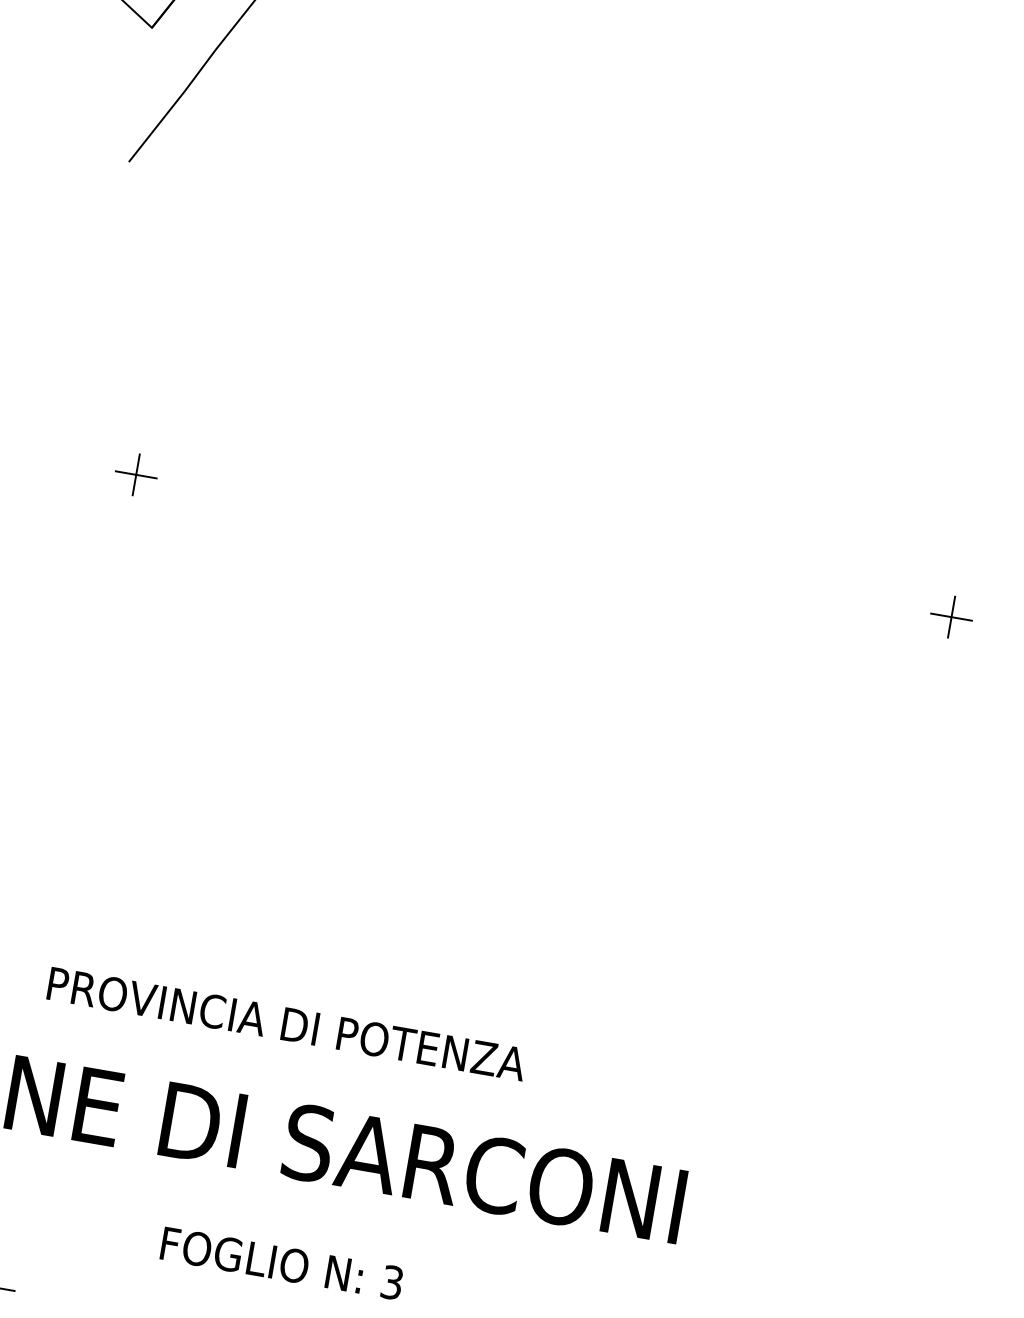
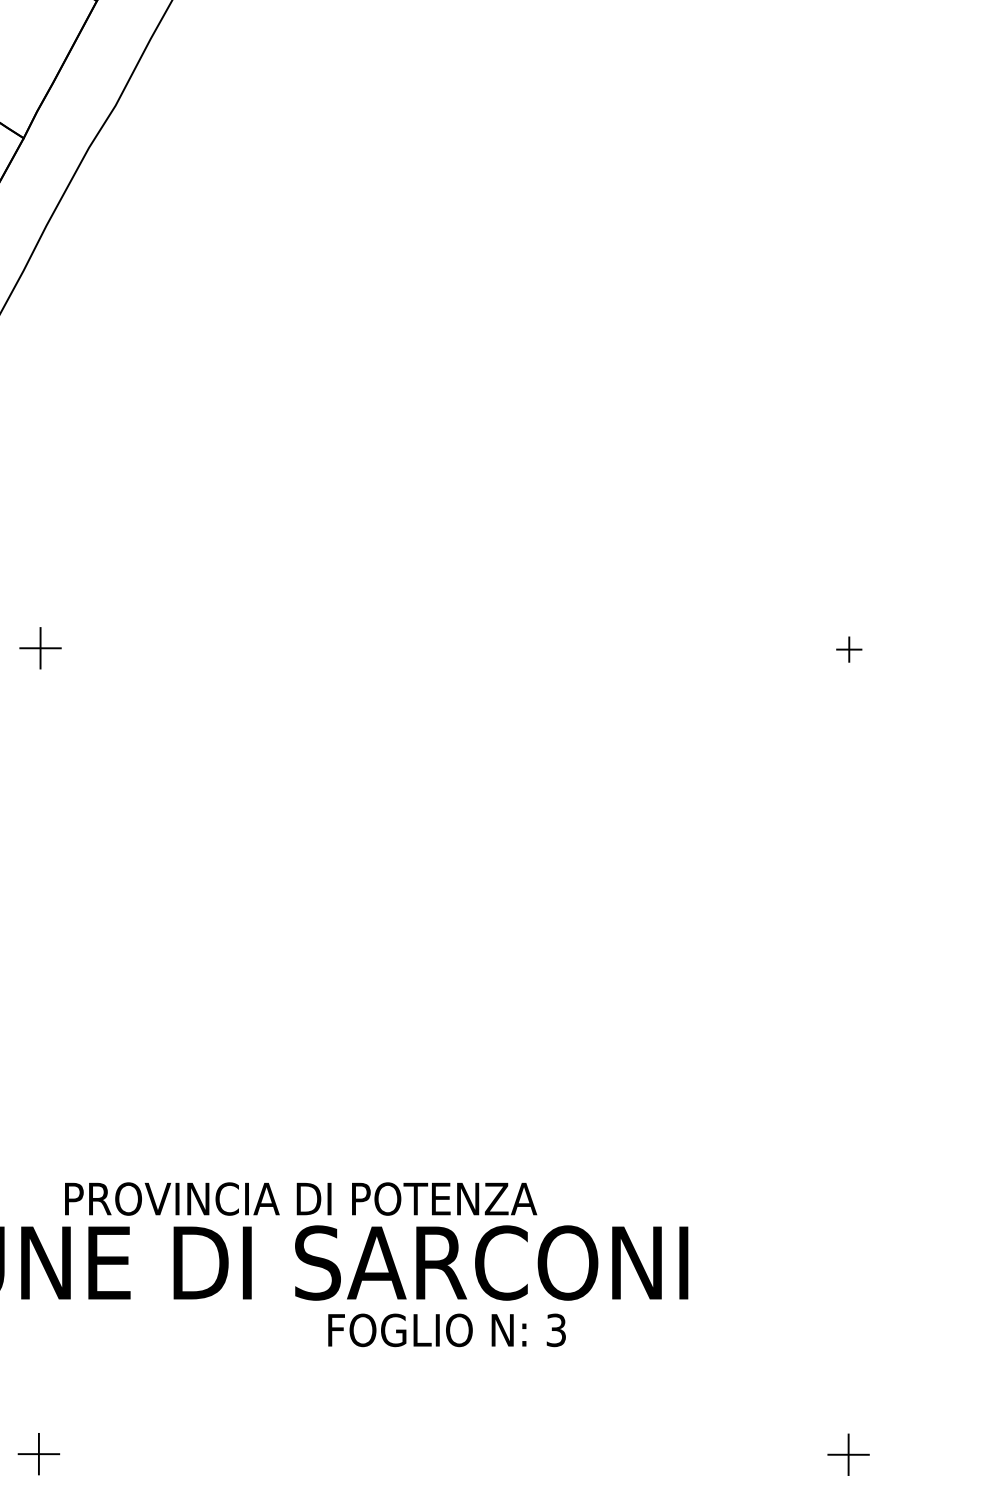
part: (951, 617) -> (849, 649), size x0.6
text: (287, 1023) -> (301, 1198), moved
text: (281, 1263) -> (446, 1330), moved

